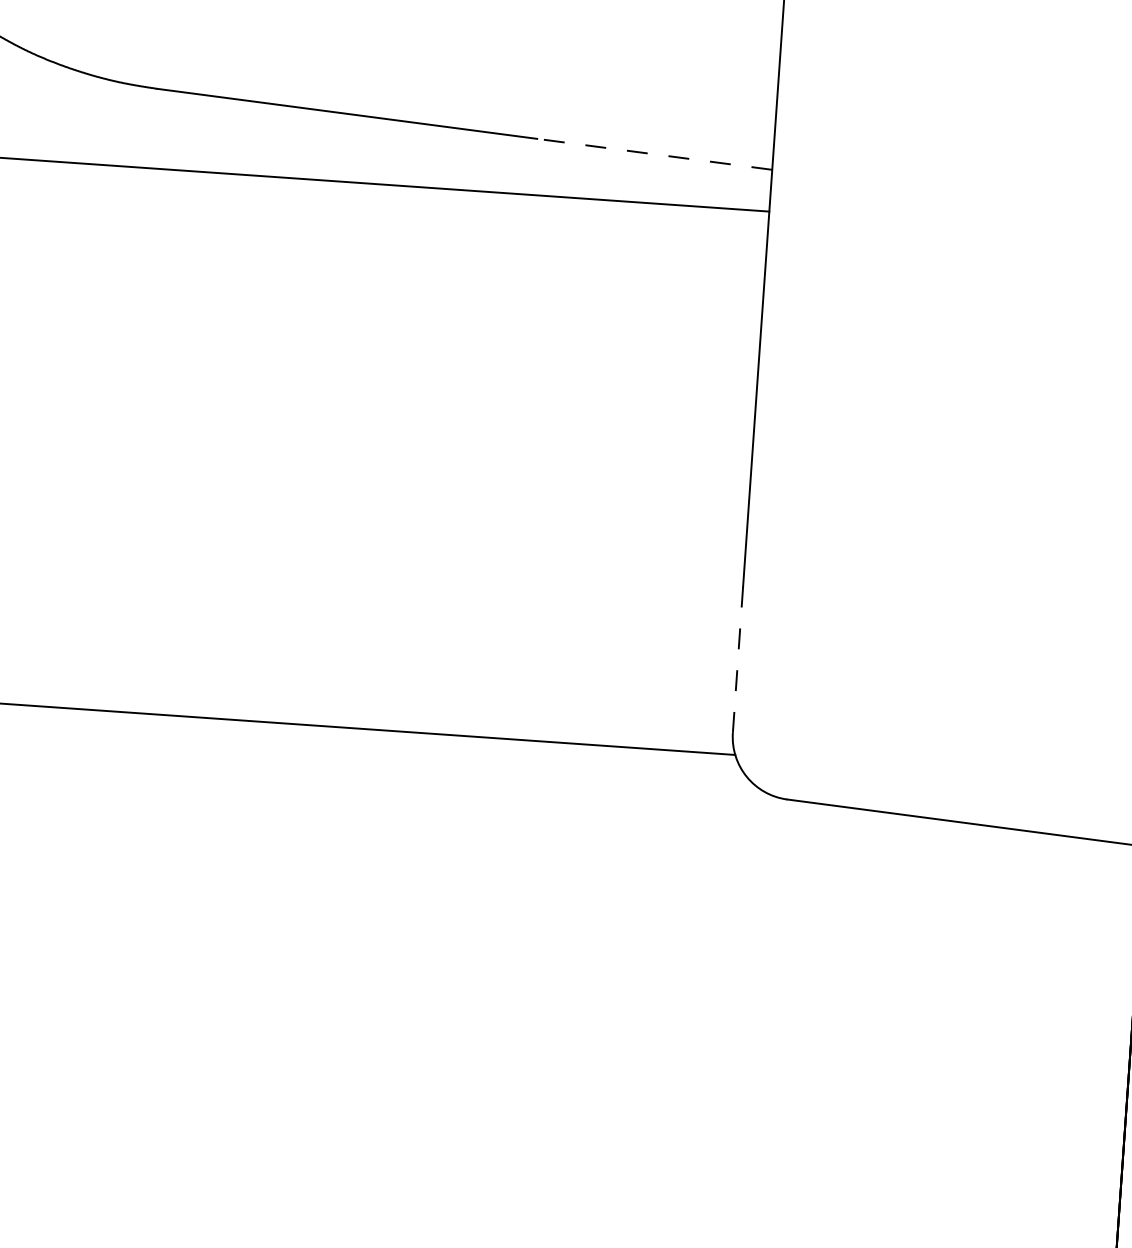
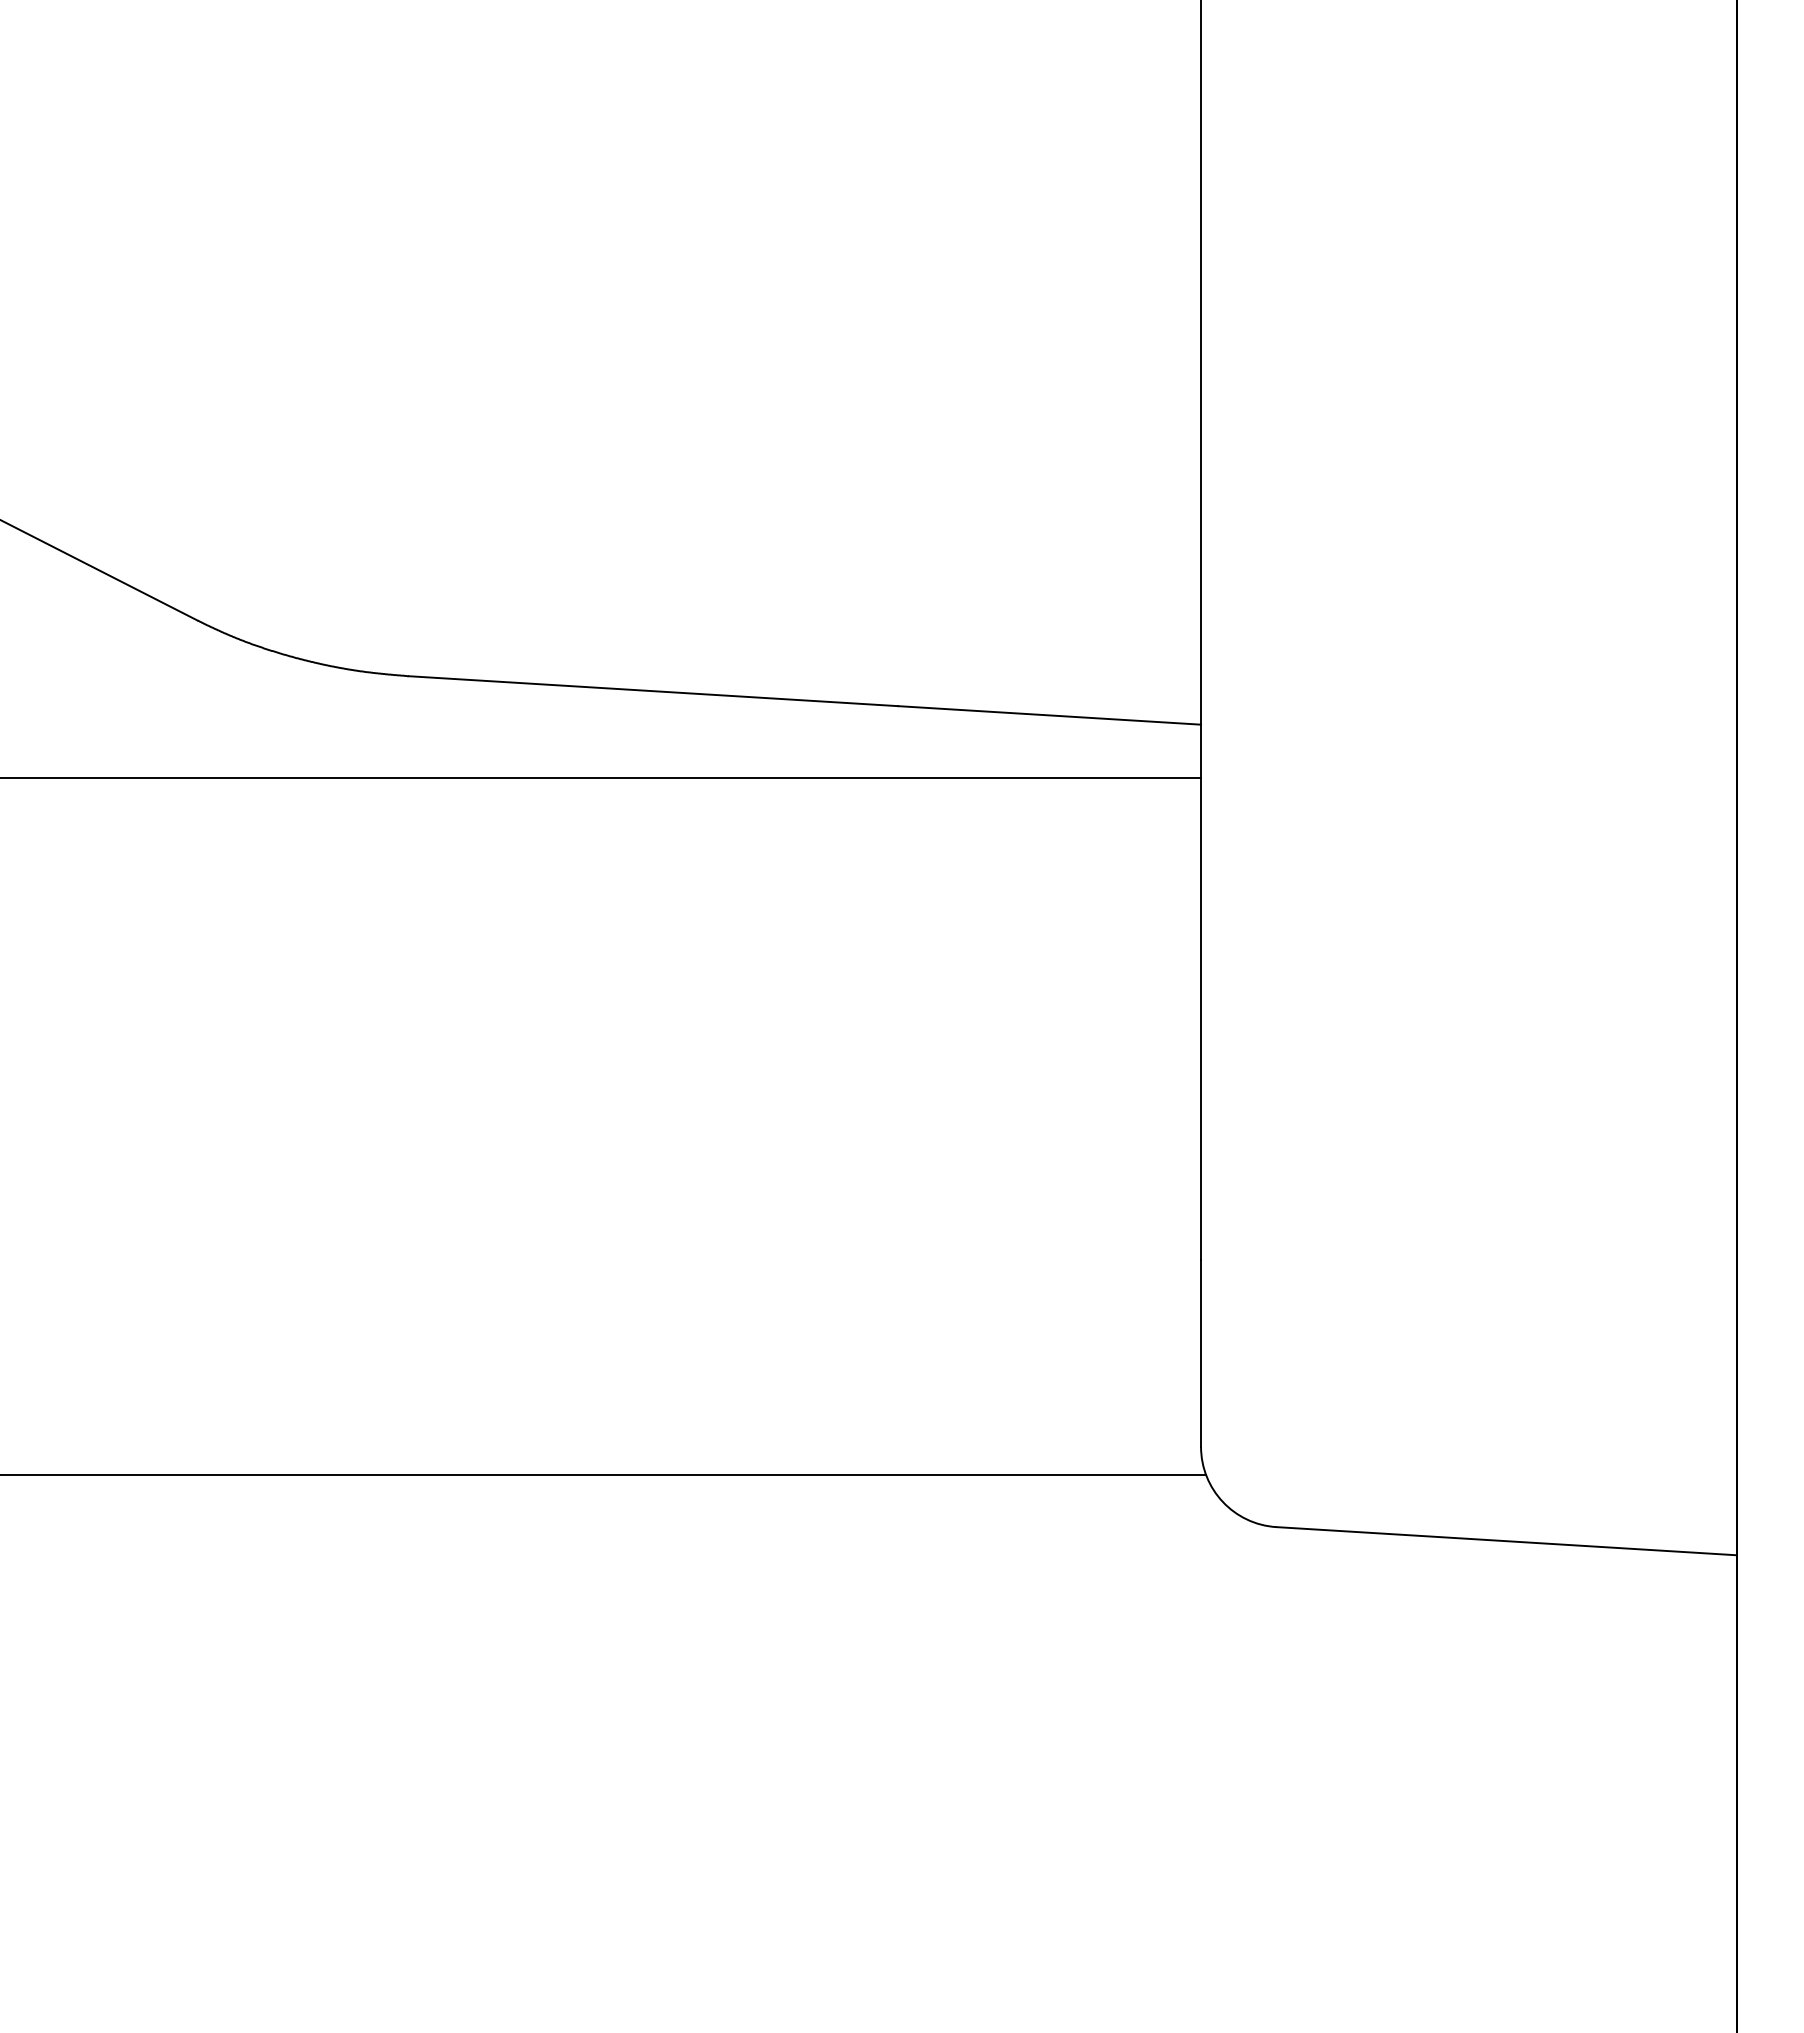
line: (654, 154) -> (1049, 715), dashed -> solid
line: (738, 660) -> (1201, 1353), dashed -> solid

